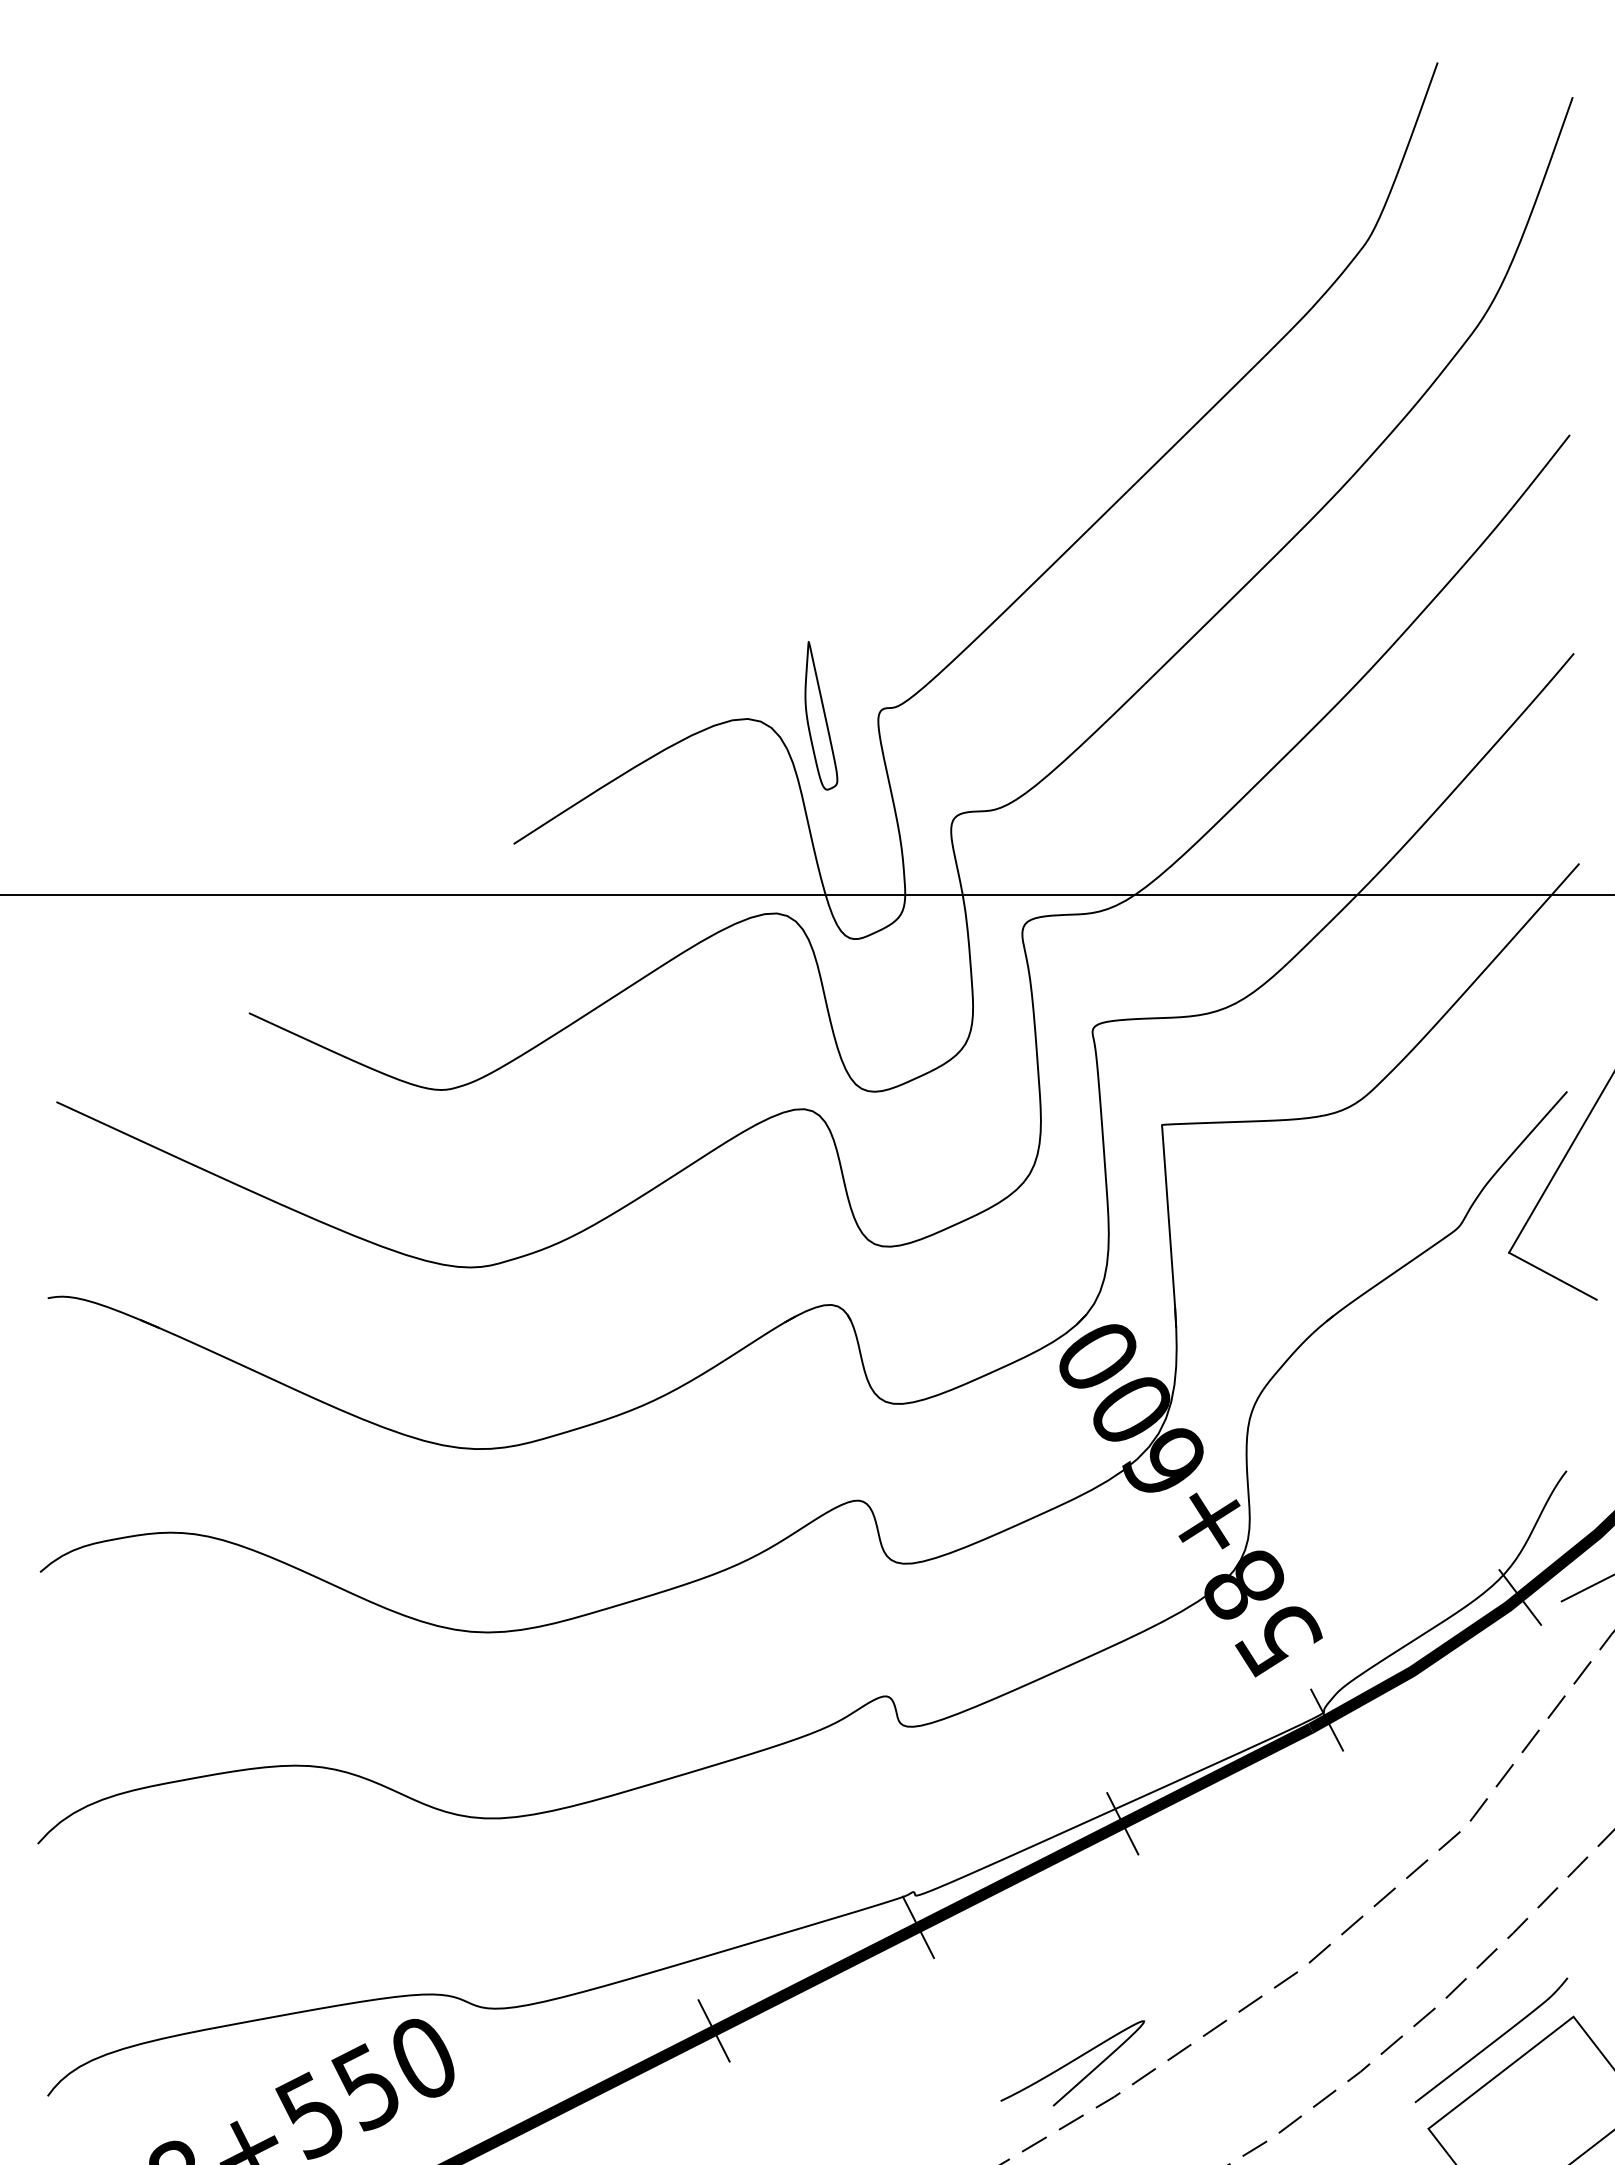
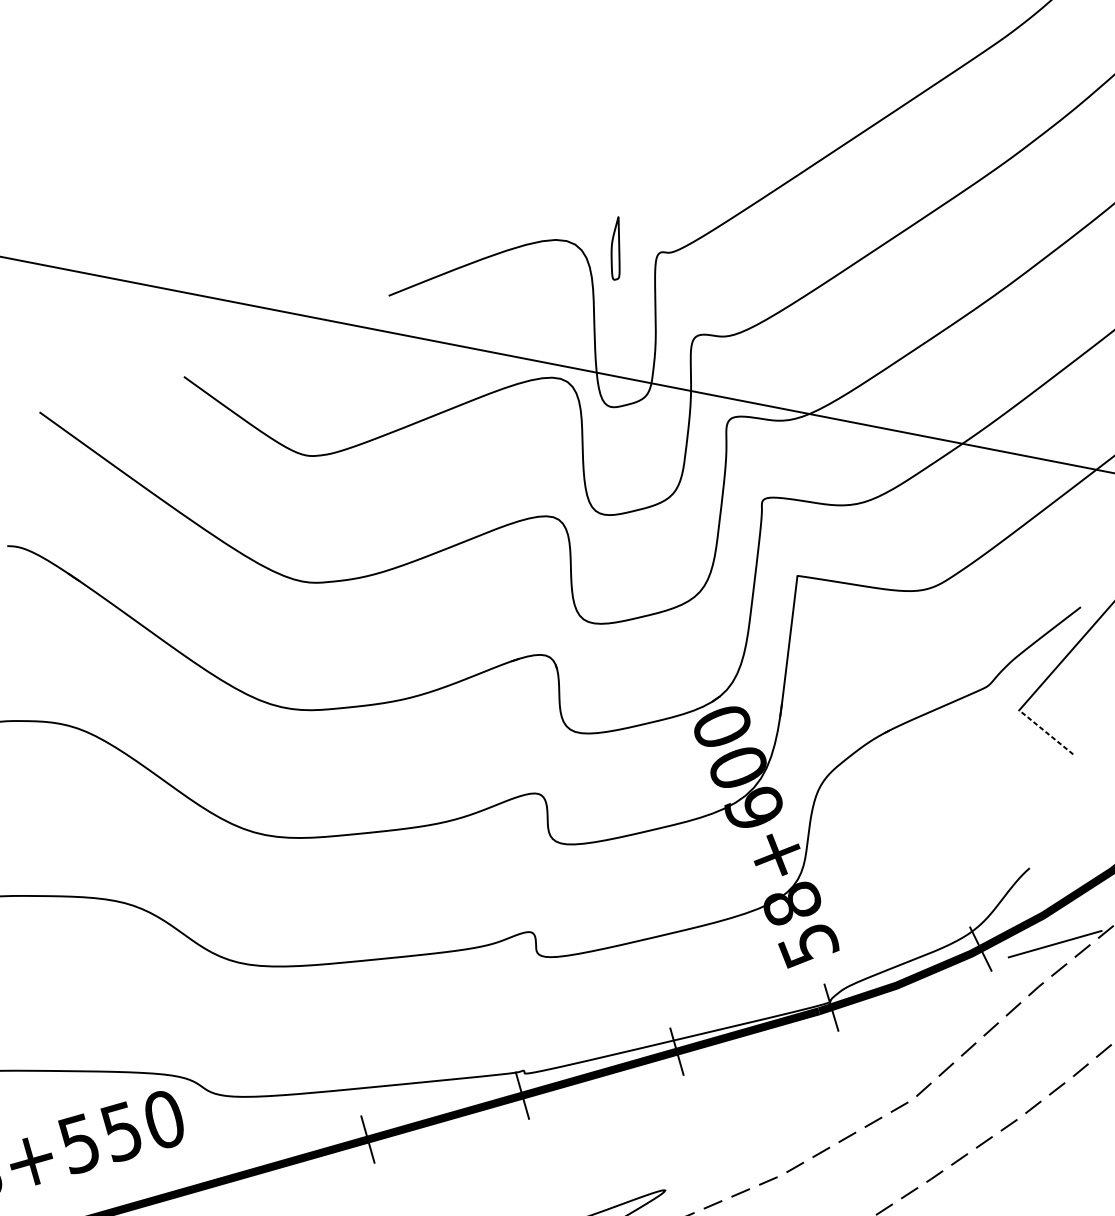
part: (821, 715) -> (617, 248), size x0.6
line: (1552, 1276) -> (1045, 732), solid -> dashed

